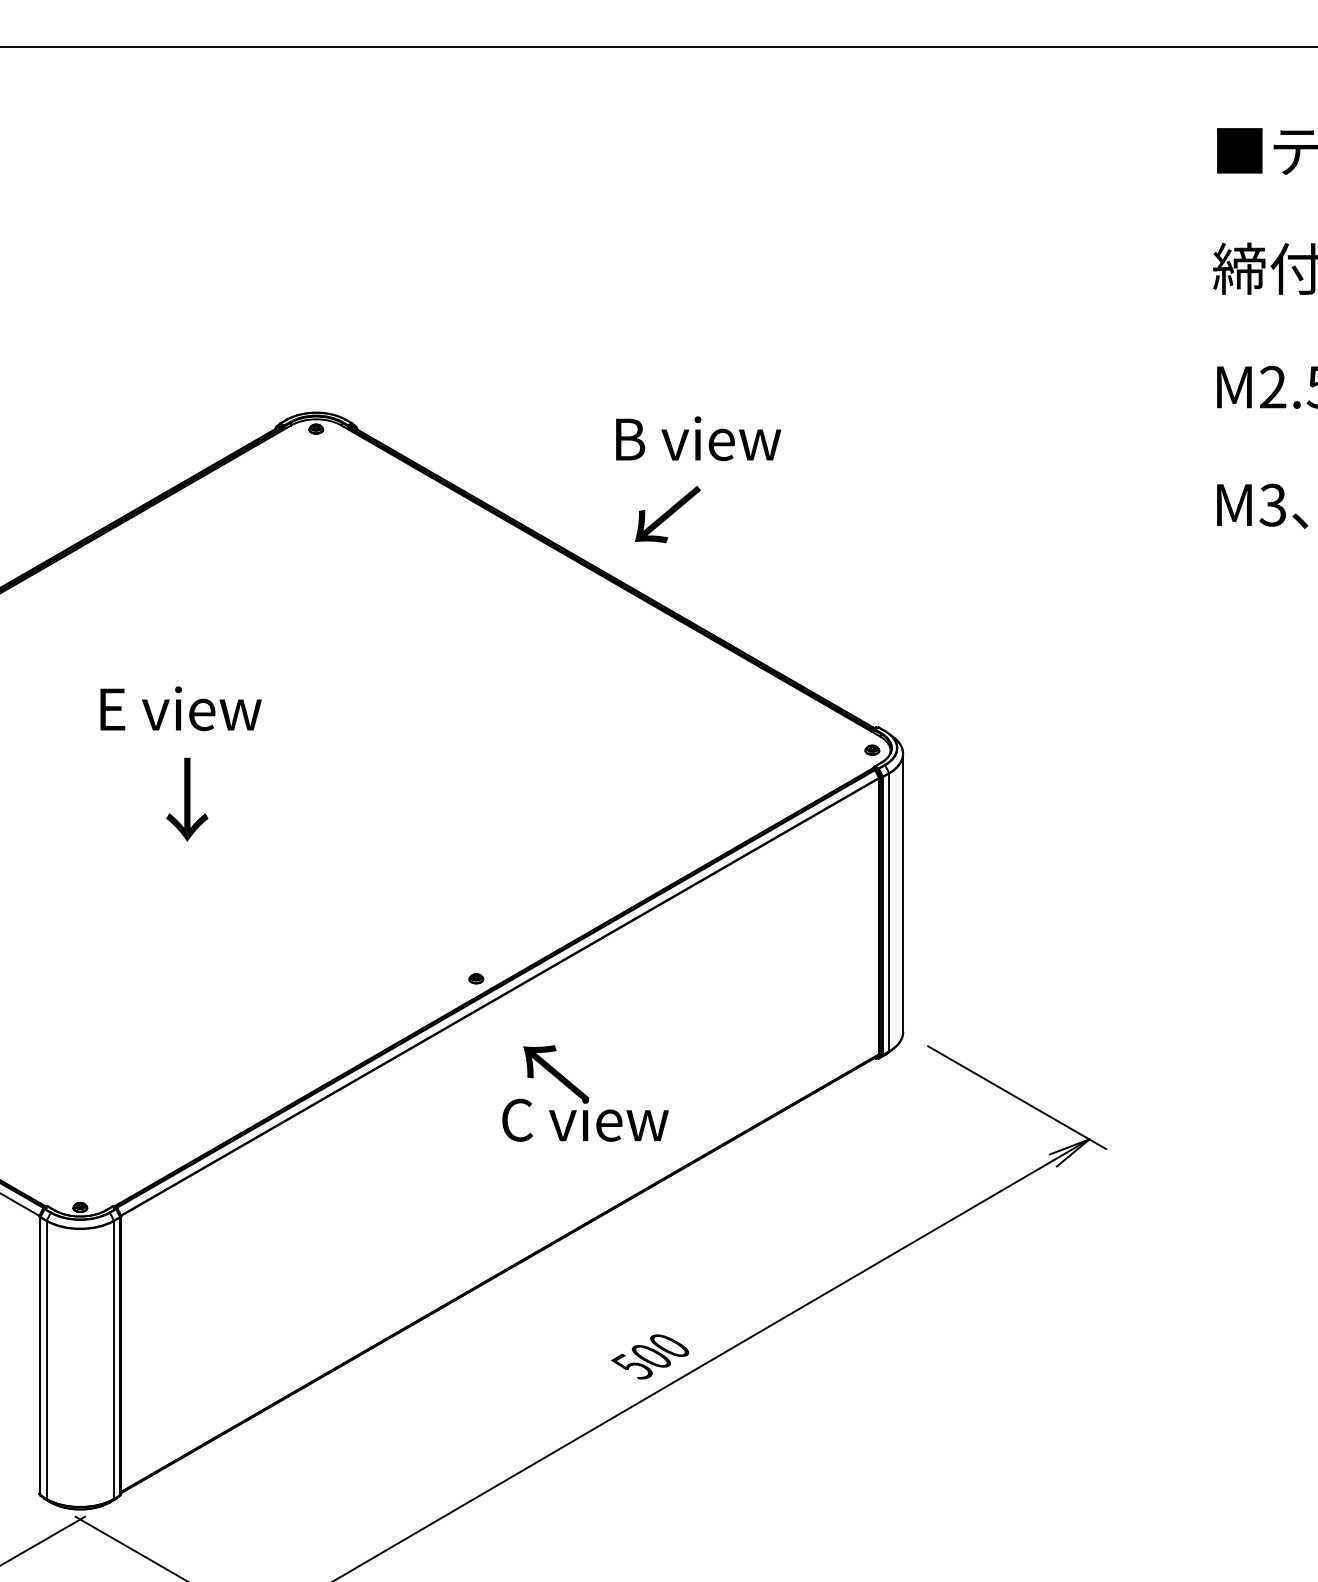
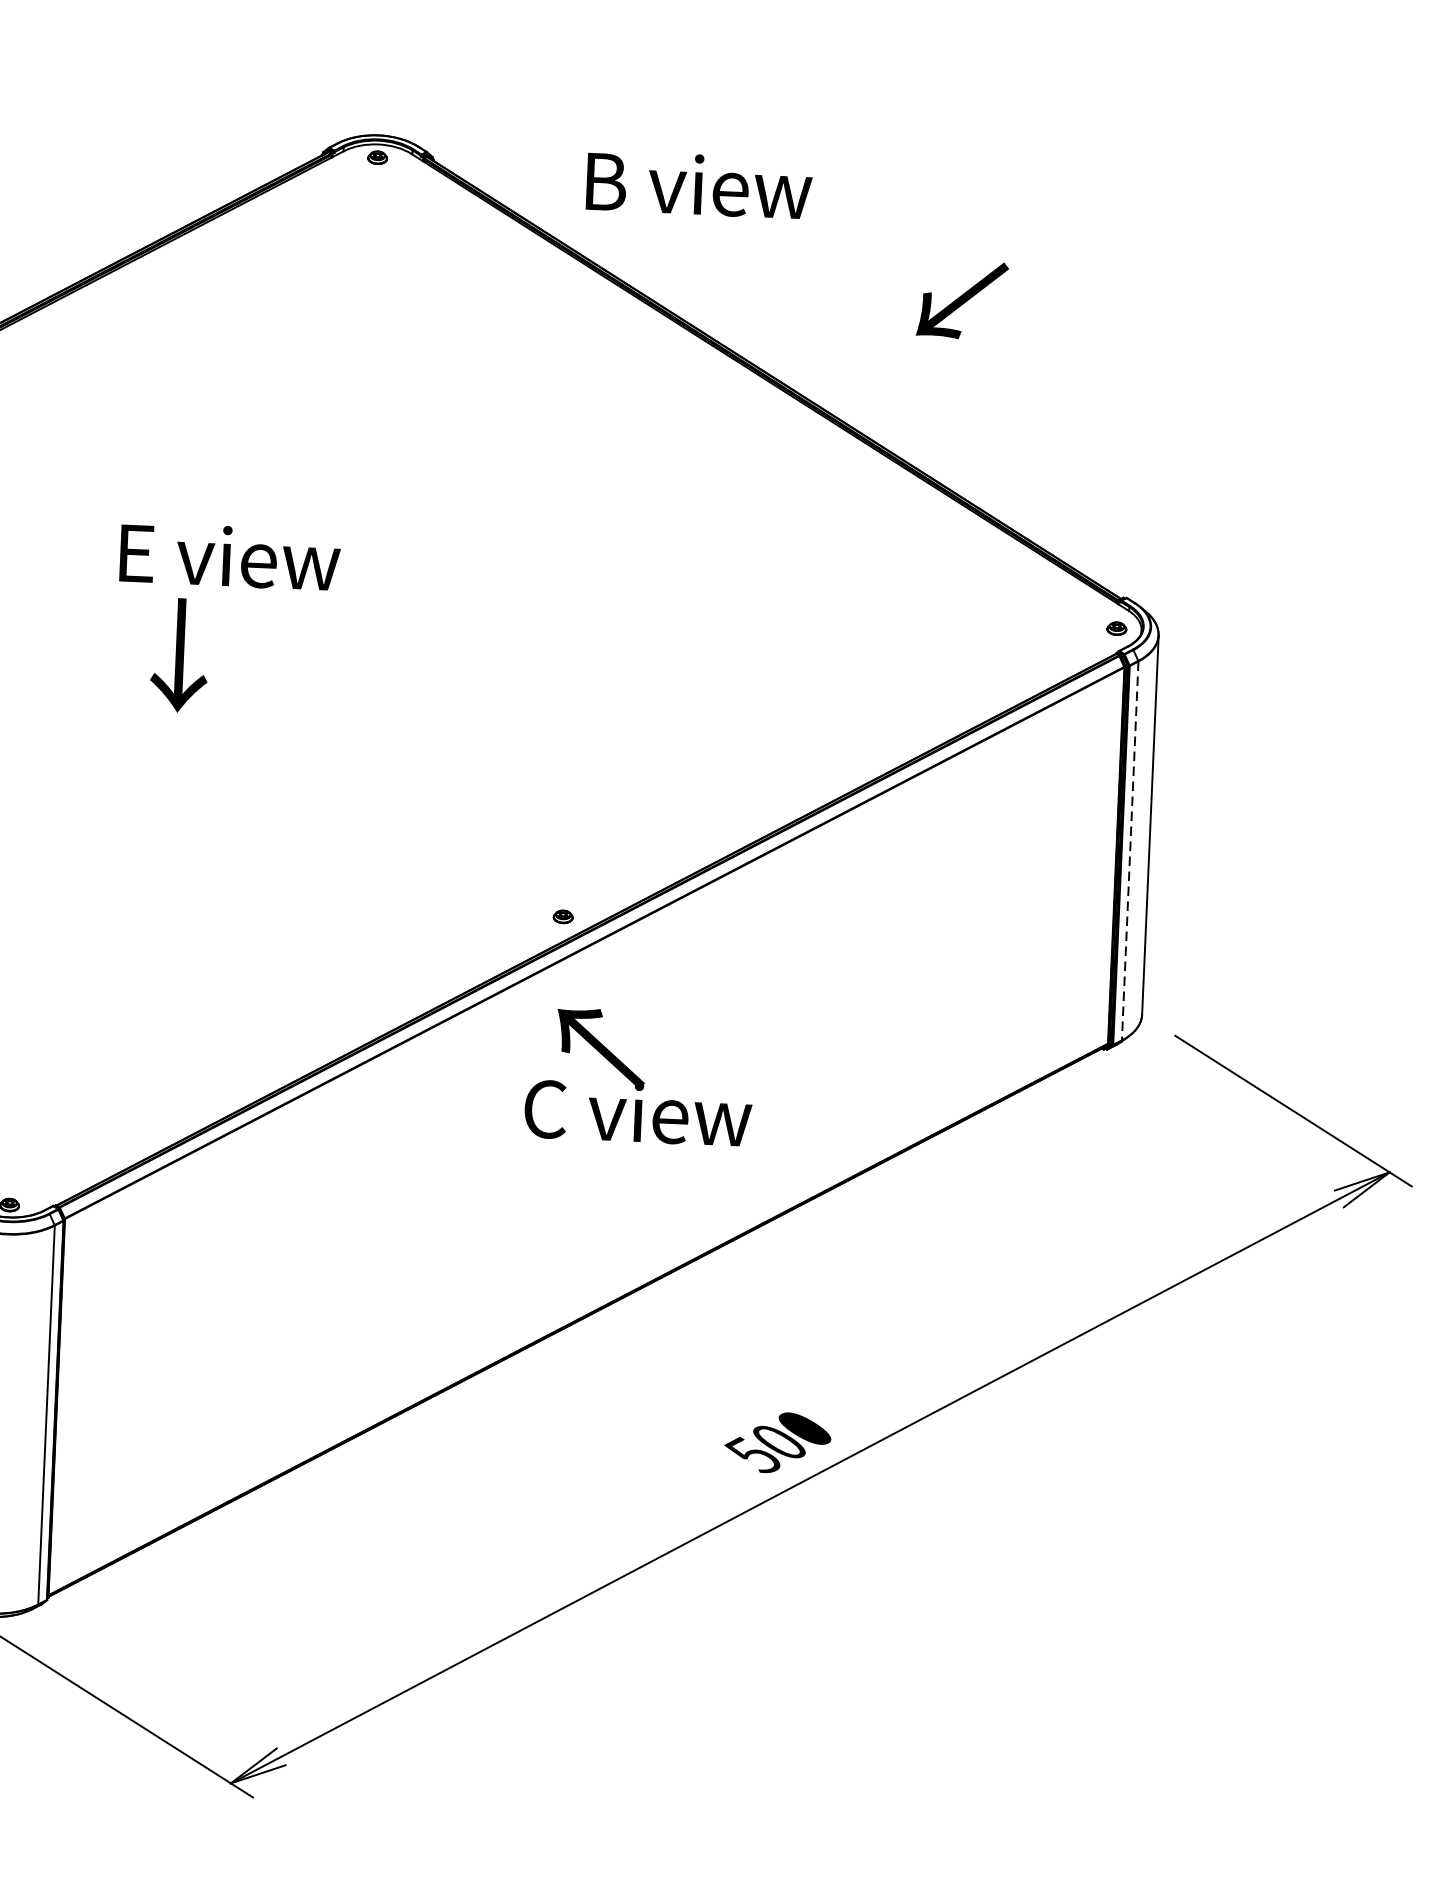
text: (698, 438) -> (699, 184), moved
text: (667, 514) -> (962, 299), moved
text: (180, 708) -> (229, 556), moved
line: (889, 912) -> (1130, 851), solid -> dashed
text: (585, 1093) -> (639, 1076), moved

